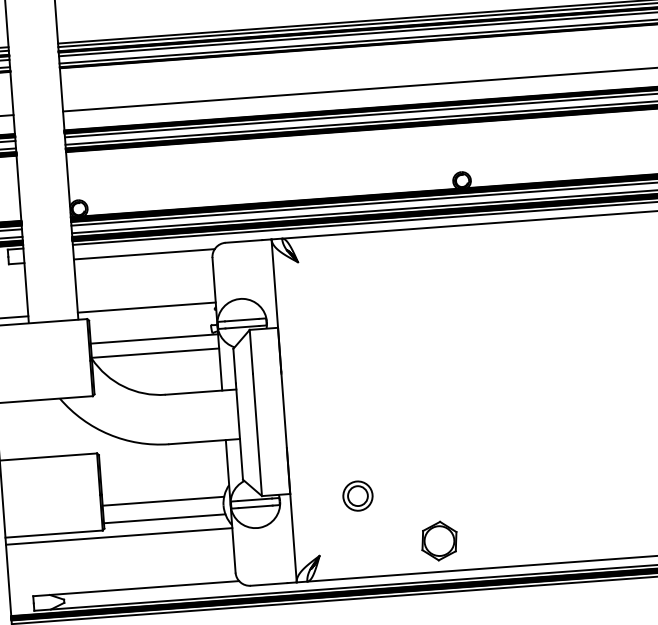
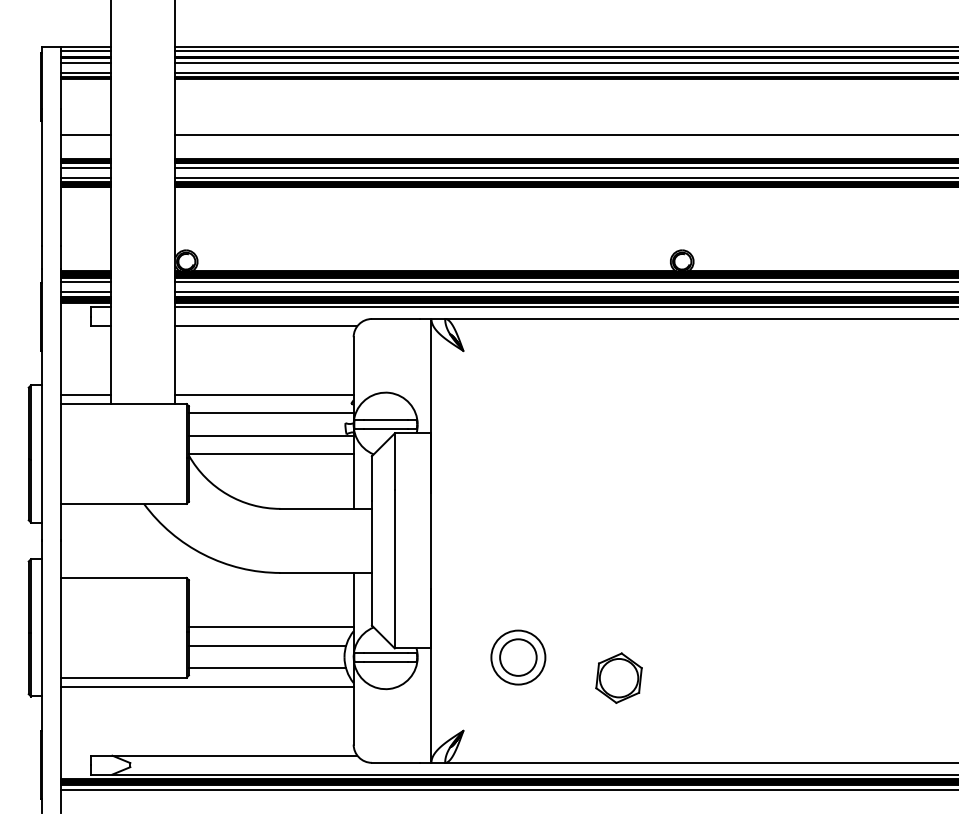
line: (152, 321) -> (270, 413), added
line: (164, 486) -> (270, 627), added
part: (358, 496) -> (518, 657), size x1.43
part: (438, 540) -> (618, 677), moved

